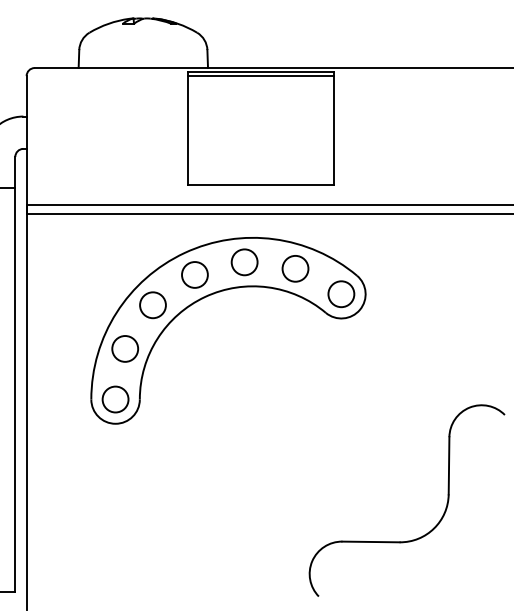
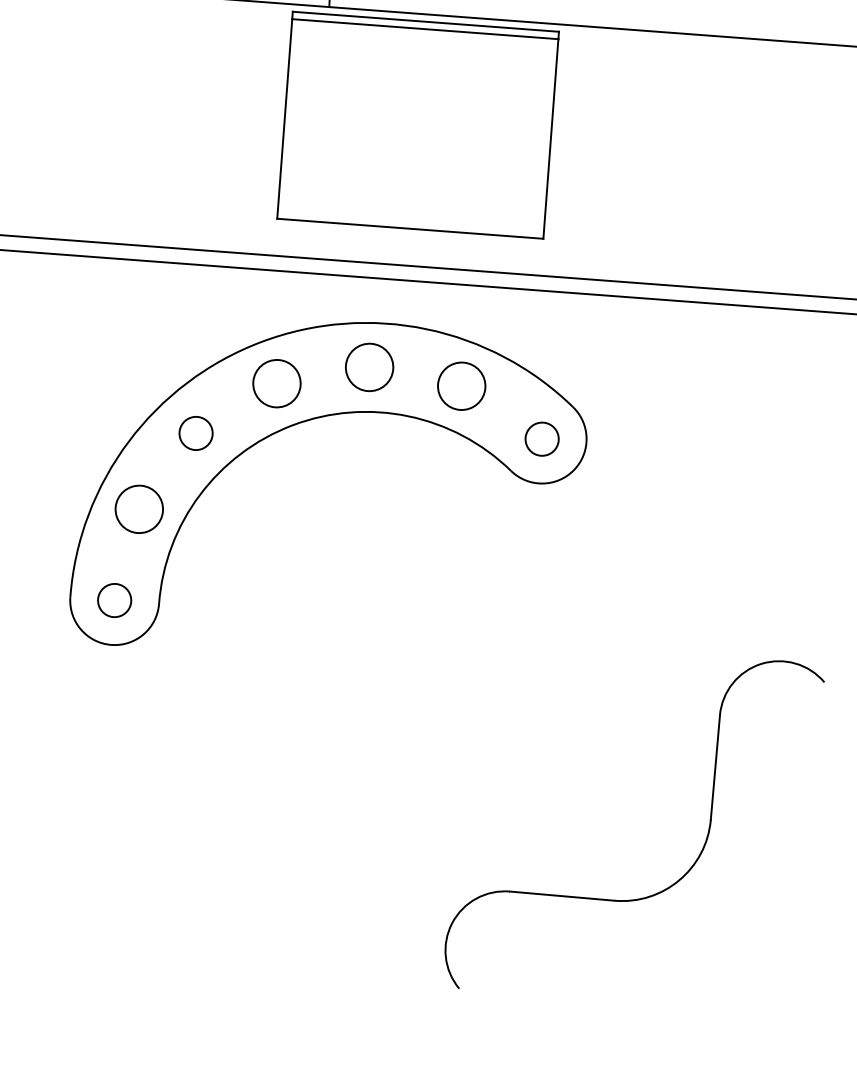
circle: (341, 294) -> (542, 439), size x0.7
circle: (152, 305) -> (195, 433), size x0.7
circle: (115, 399) -> (114, 600), size x0.7

